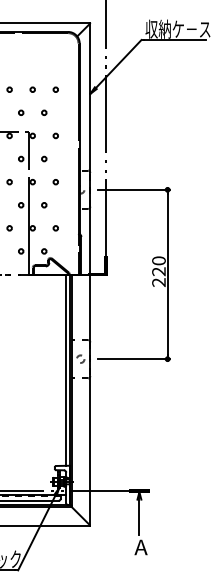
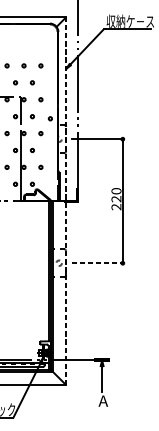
circle: (68, 161) -> (50, 118), added
line: (90, 275) -> (66, 201), solid -> dashed
line: (133, 359) -> (97, 263), solid -> dashed

